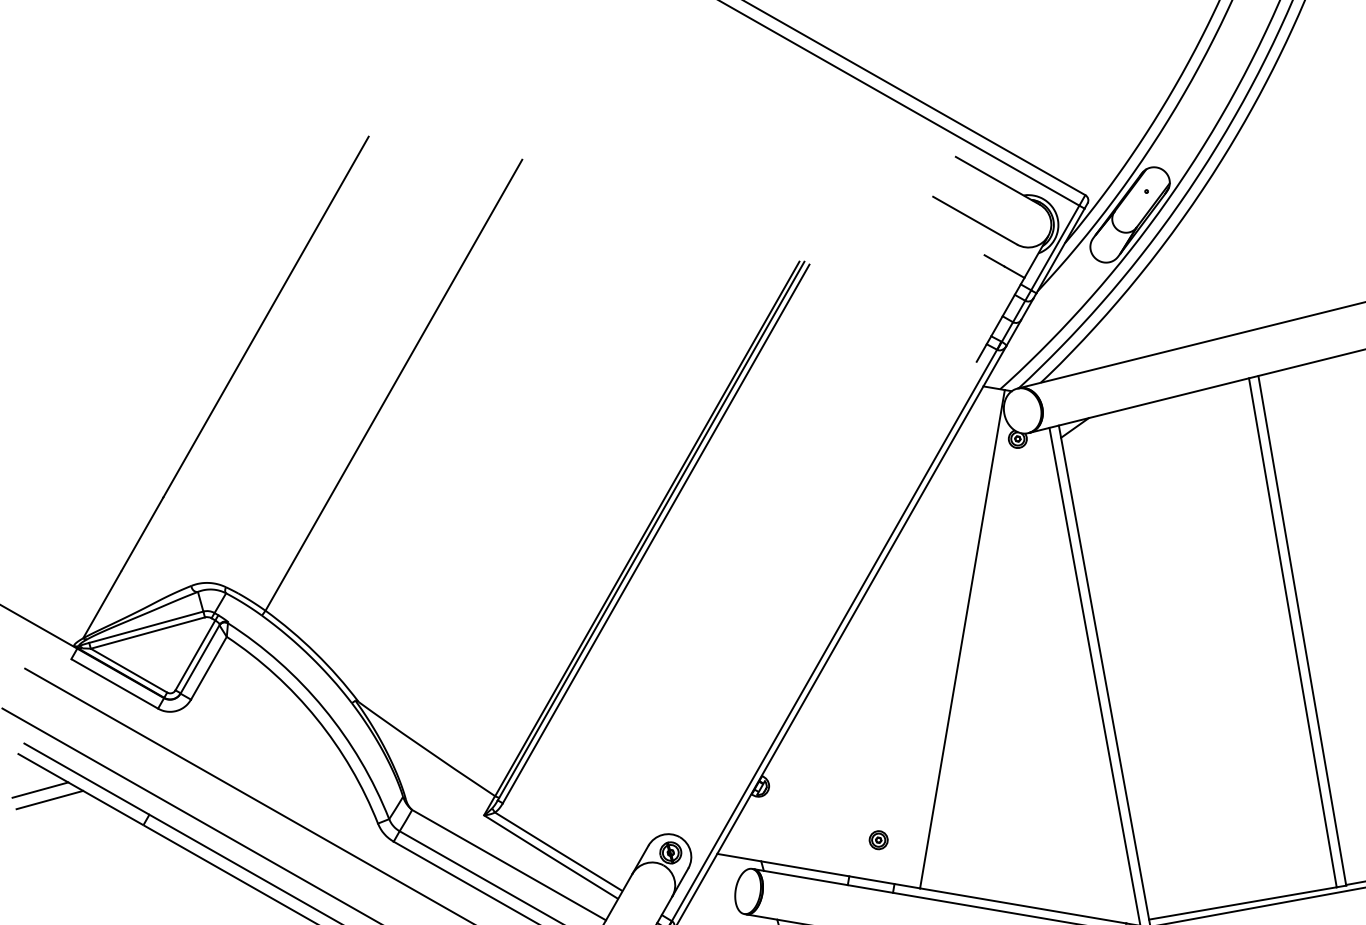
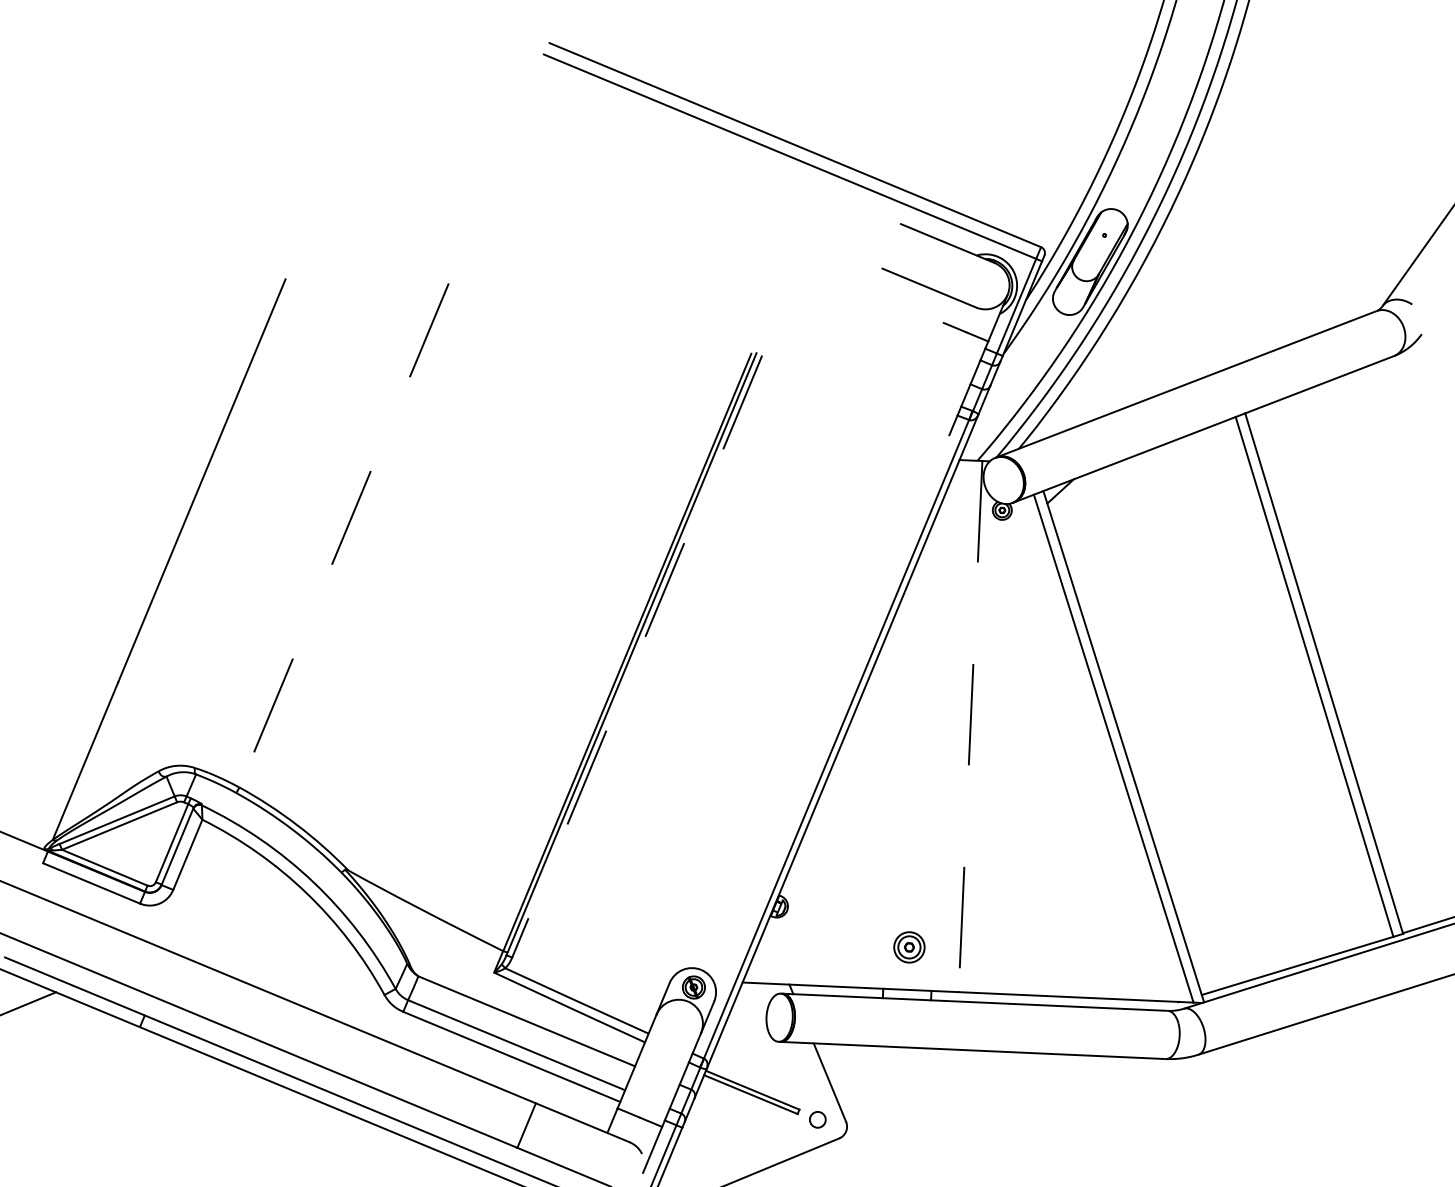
line: (394, 385) -> (344, 535), solid -> dashed
line: (656, 533) -> (637, 656), solid -> dashed
line: (962, 639) -> (970, 726), solid -> dashed
line: (49, 799) -> (38, 1012), removed
part: (878, 839) -> (908, 946), size x1.6

